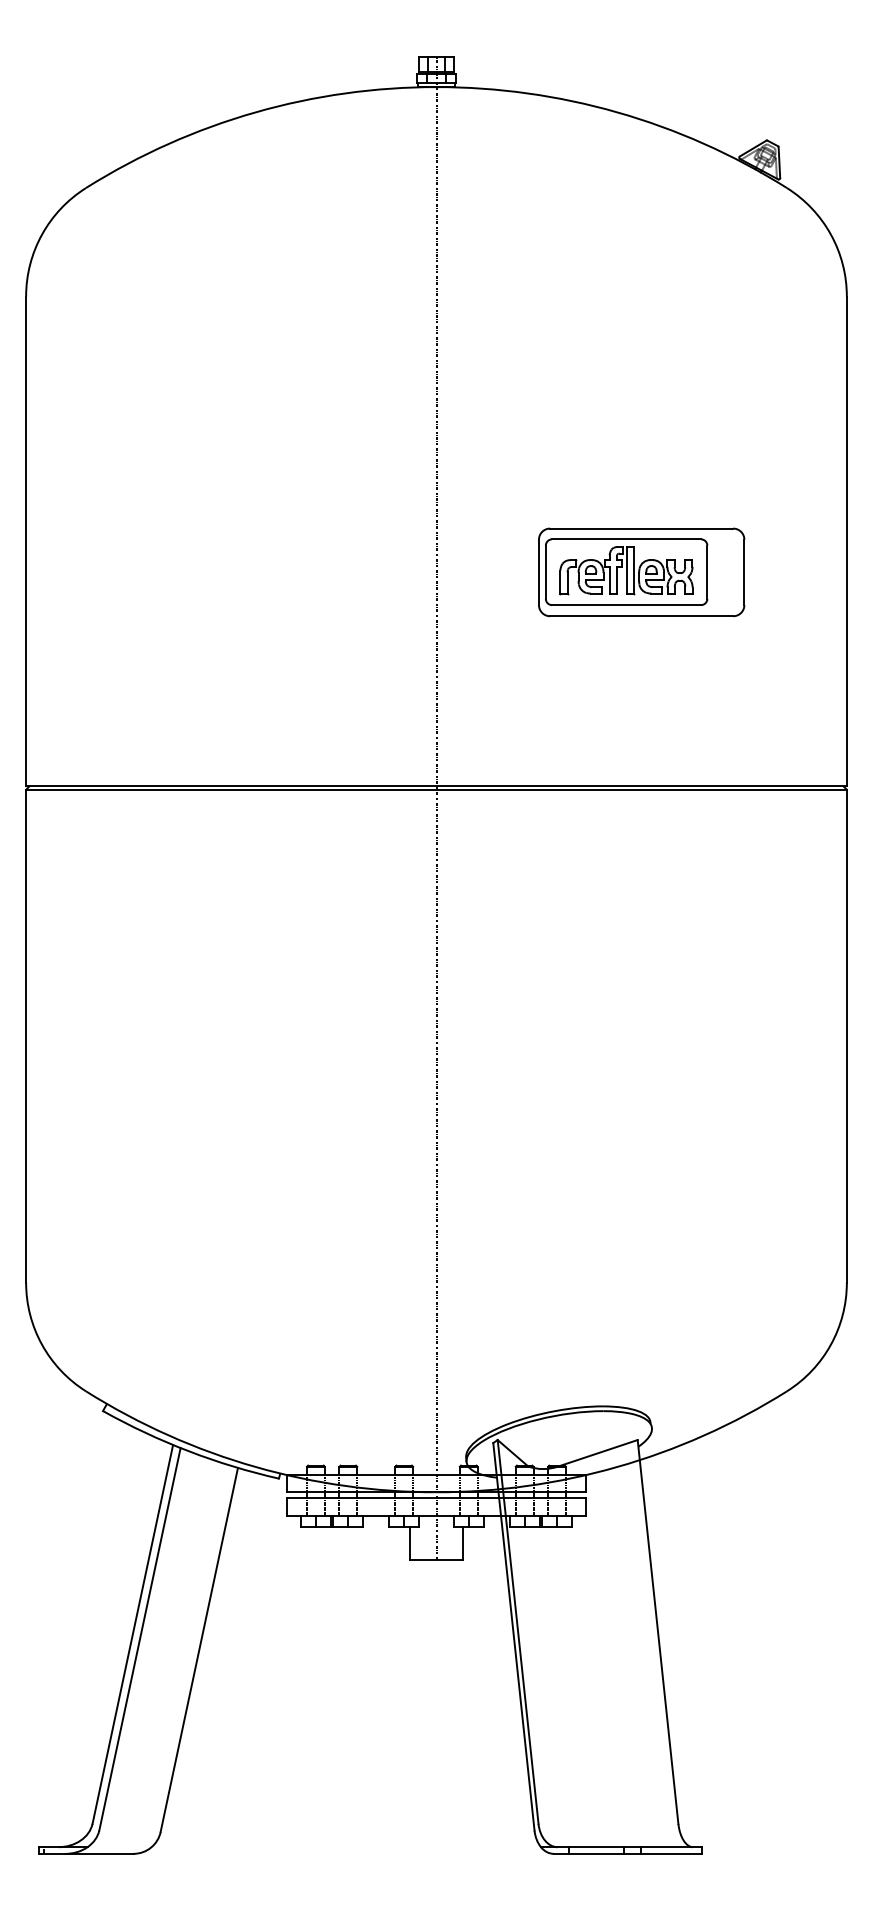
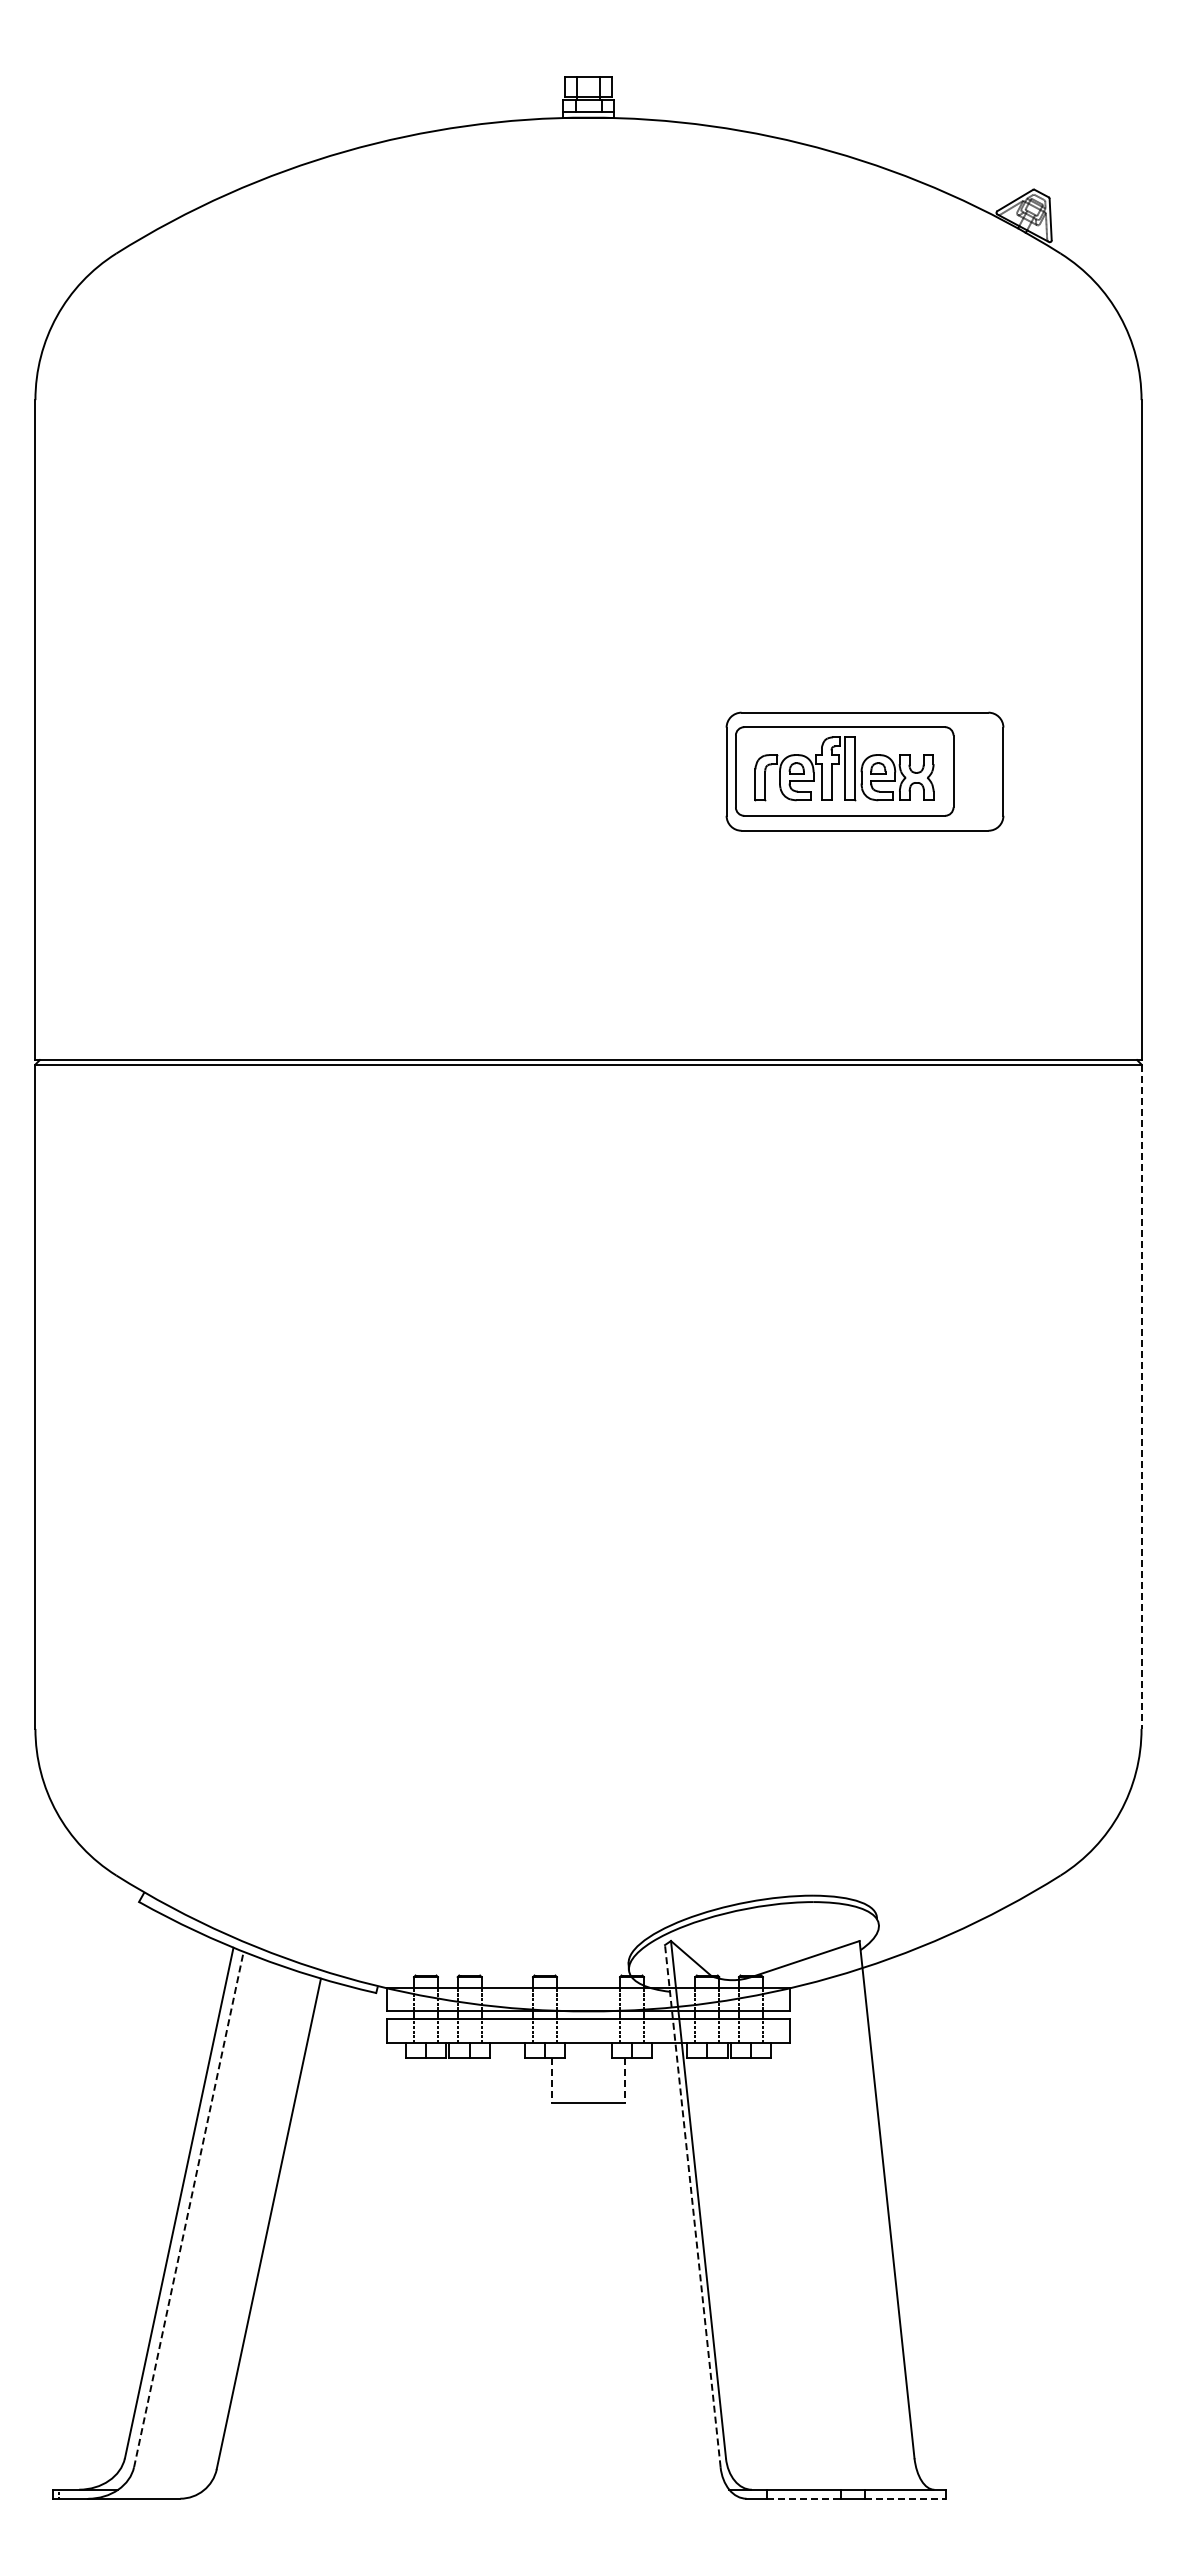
line: (436, 808) -> (588, 1089), removed
line: (846, 1036) -> (1141, 1397), solid -> dashed
line: (409, 1543) -> (552, 2080), solid -> dashed
line: (463, 1543) -> (624, 2080), solid -> dashed
line: (513, 1637) -> (692, 2206), solid -> dashed
line: (139, 1639) -> (188, 2209), solid -> dashed
line: (596, 1853) -> (804, 2498), solid -> dashed
line: (671, 1853) -> (905, 2498), solid -> dashed

